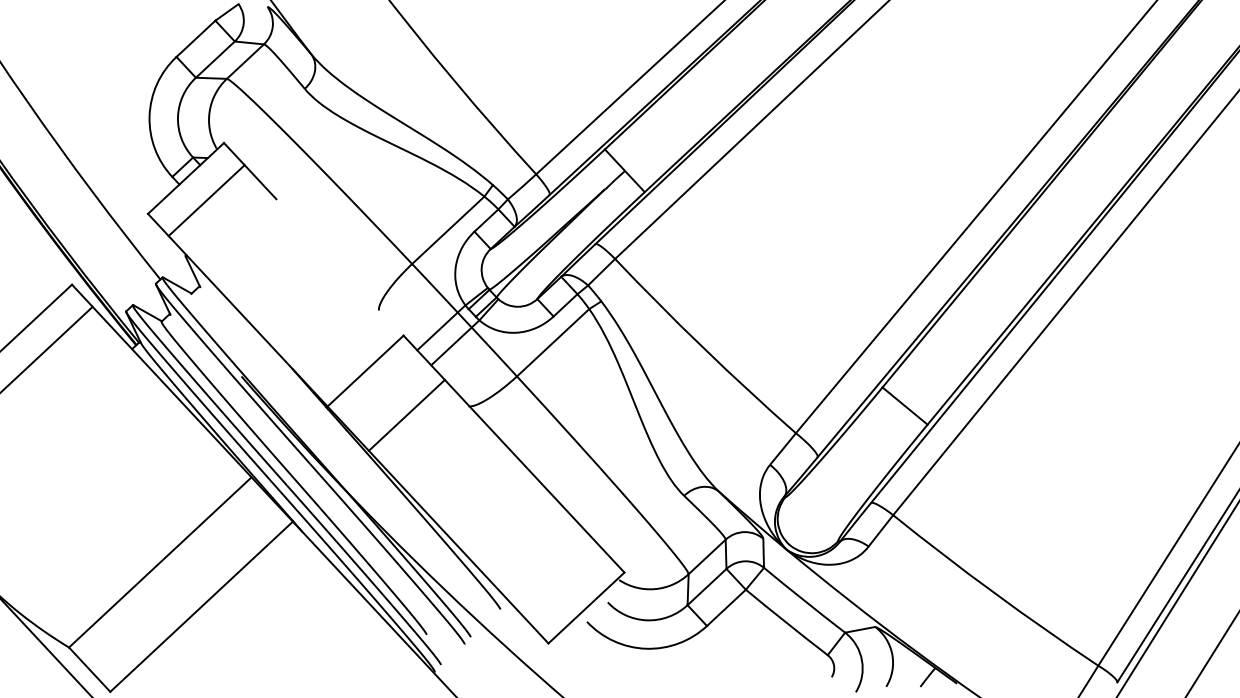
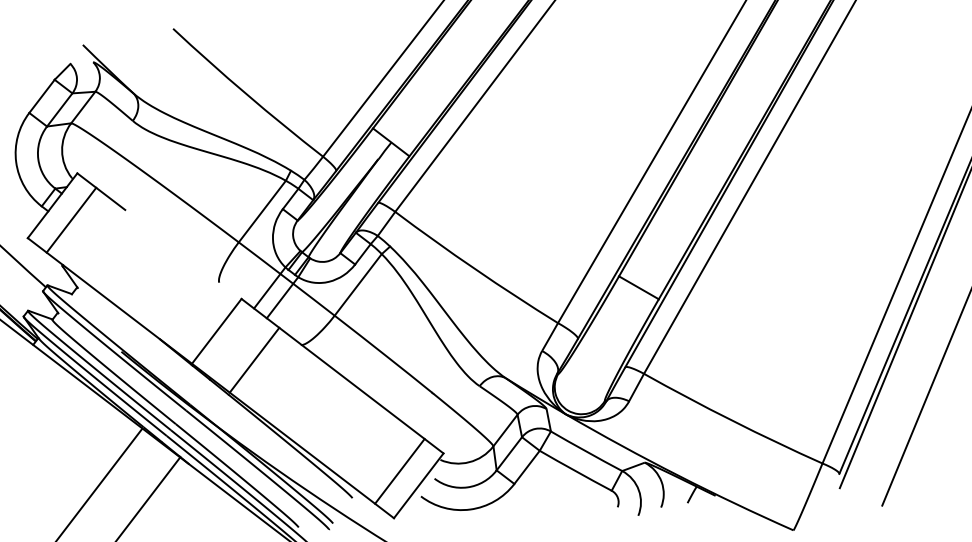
line: (565, 585) -> (399, 471), added

